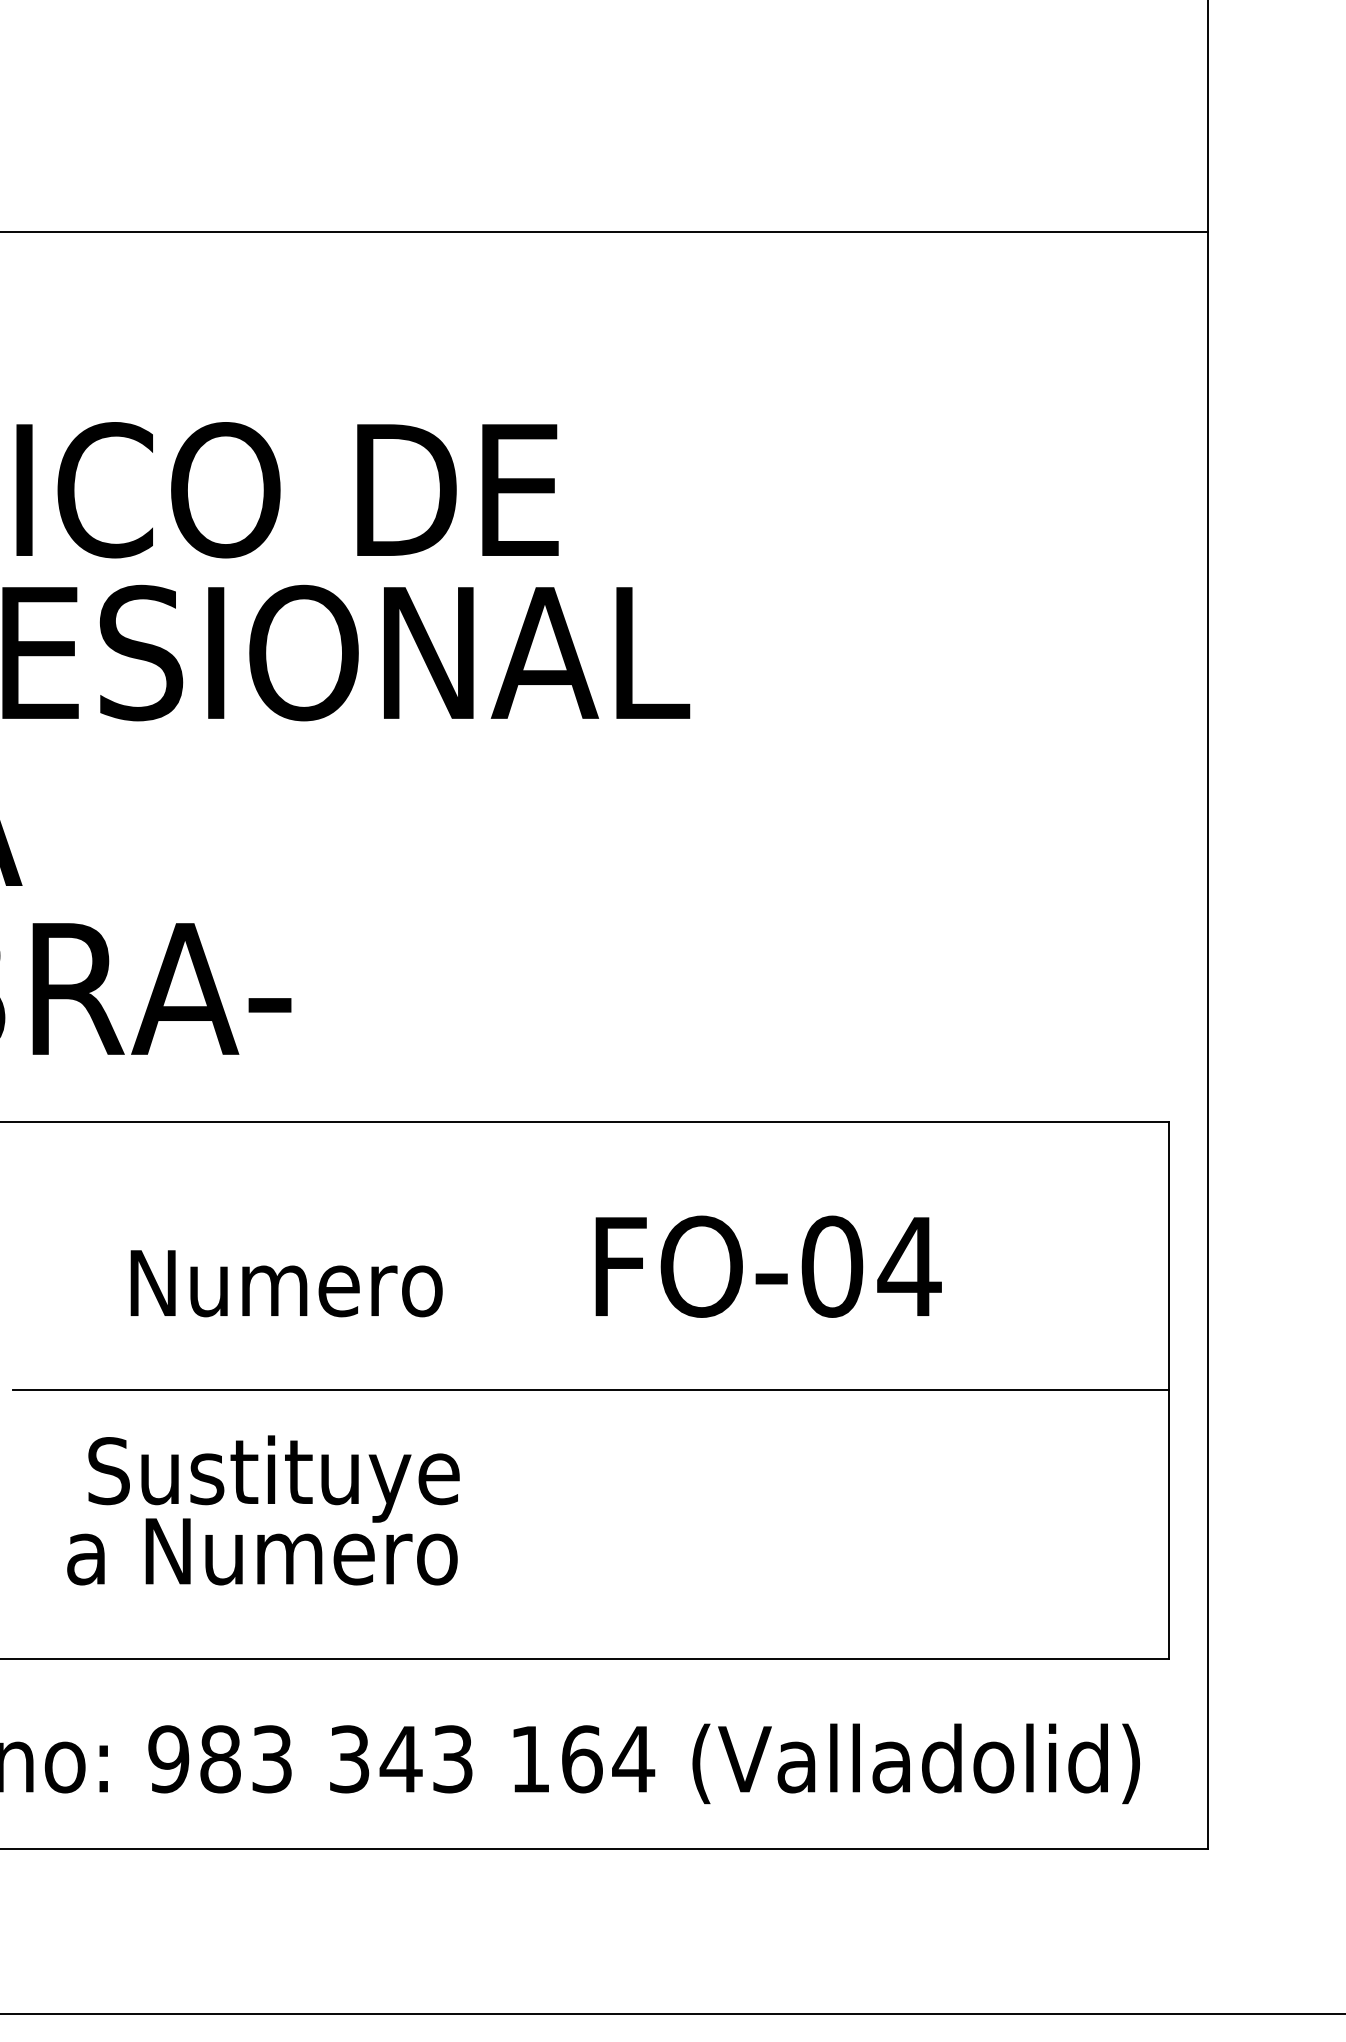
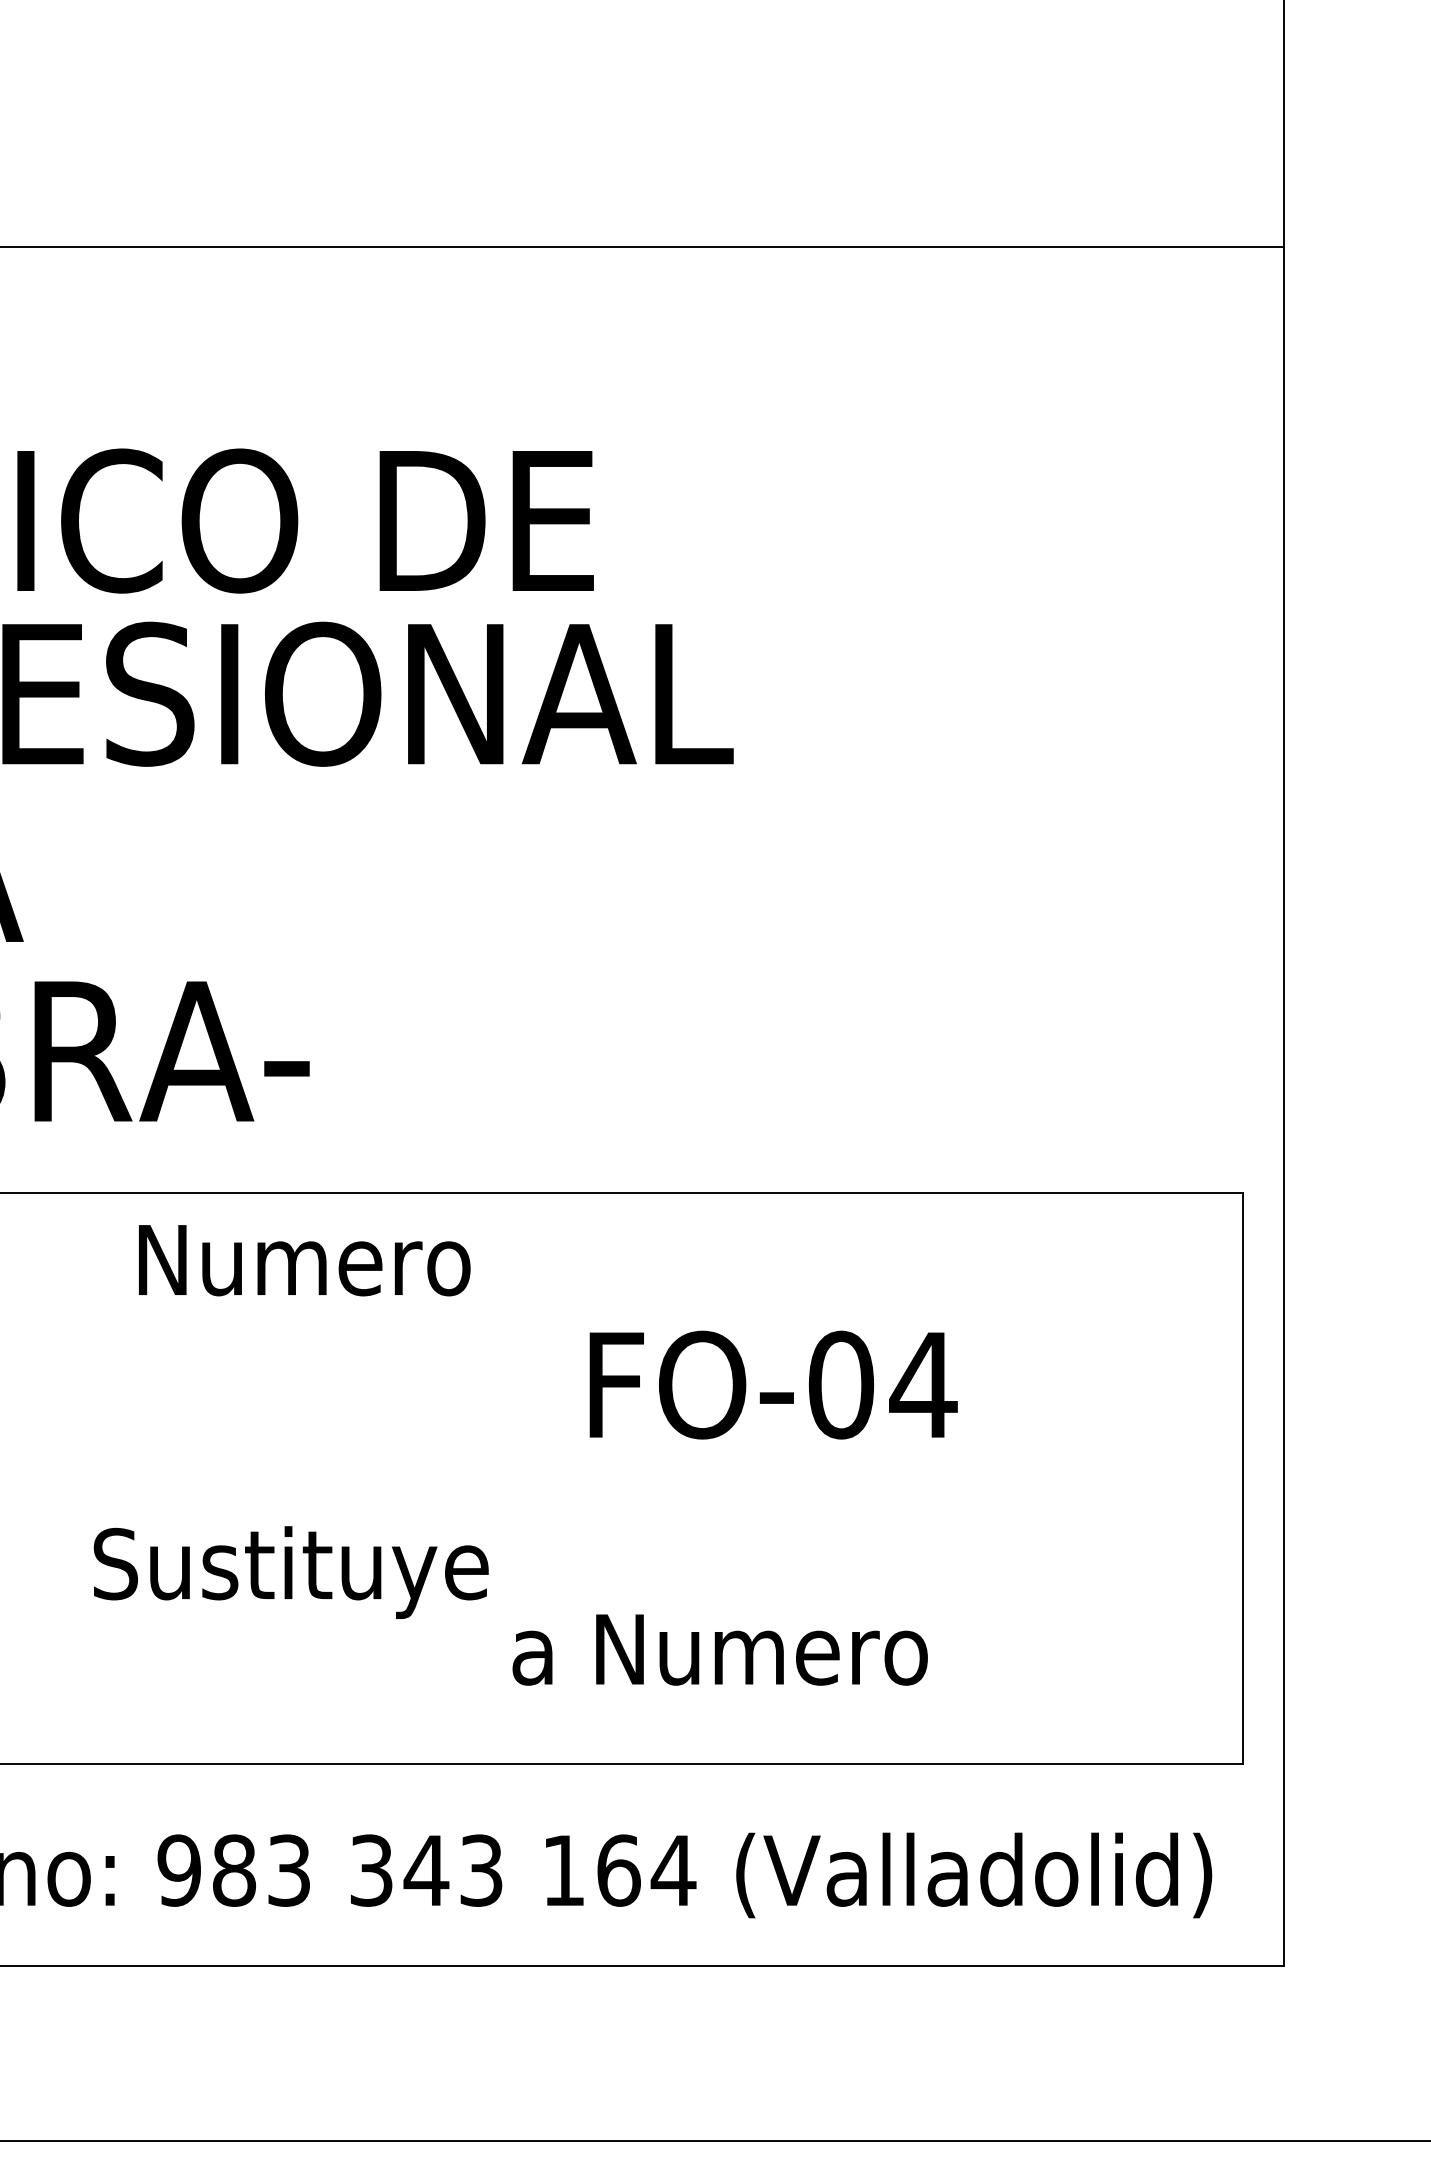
text: (768, 1266) -> (773, 1384), moved
text: (286, 1283) -> (304, 1260), moved
line: (590, 1390) -> (627, 1478), removed
text: (262, 1551) -> (720, 1649), moved

